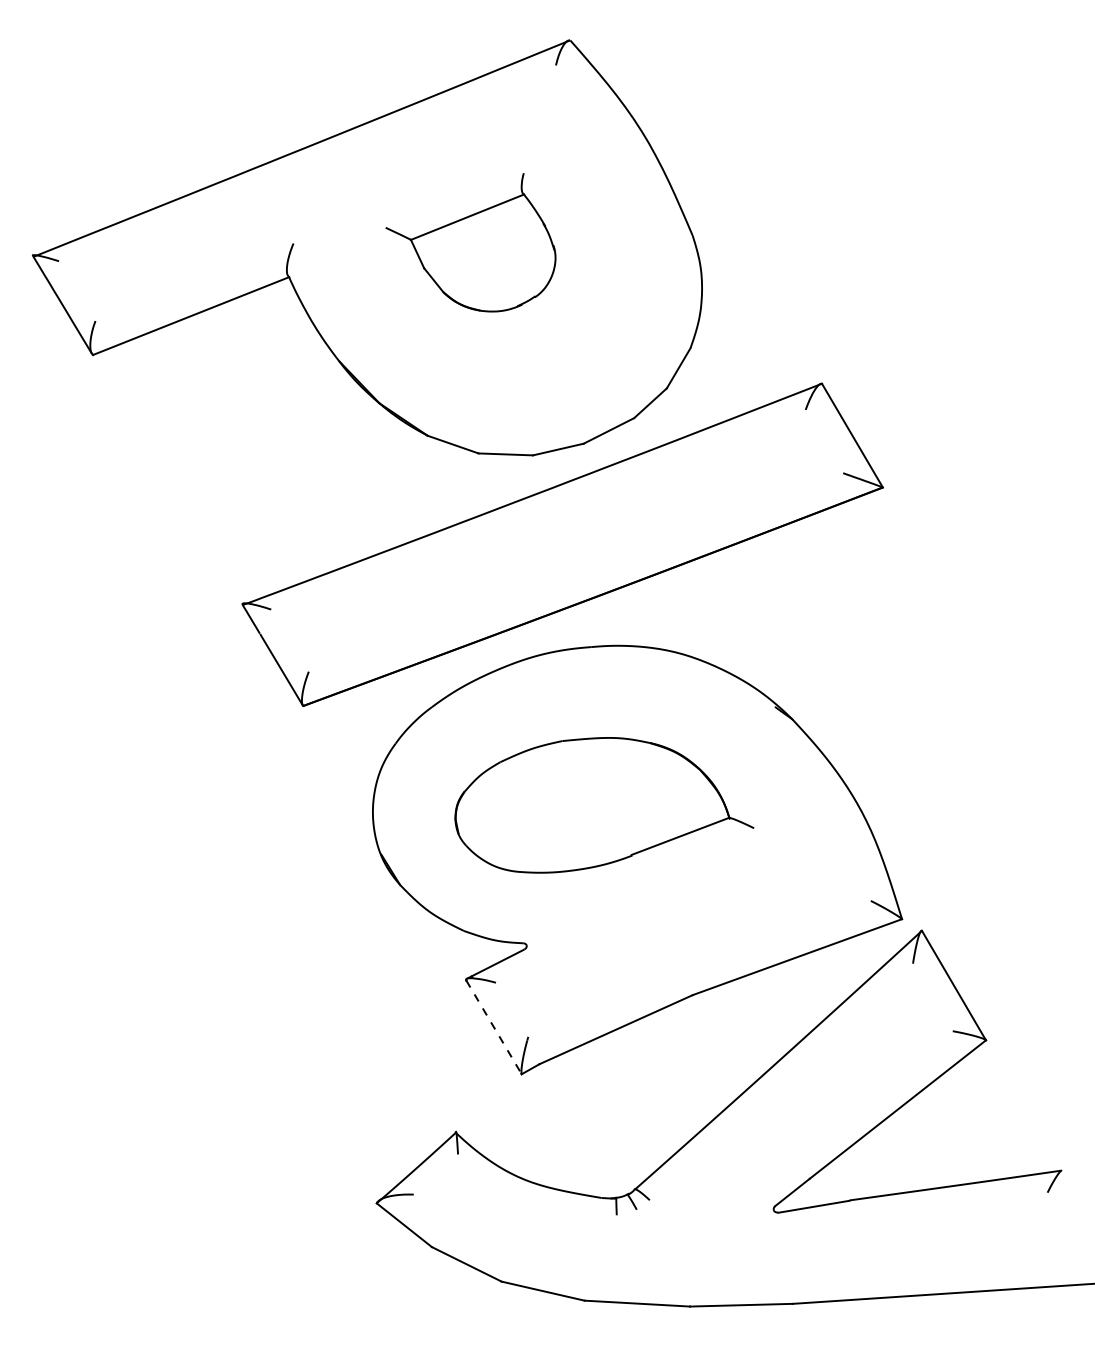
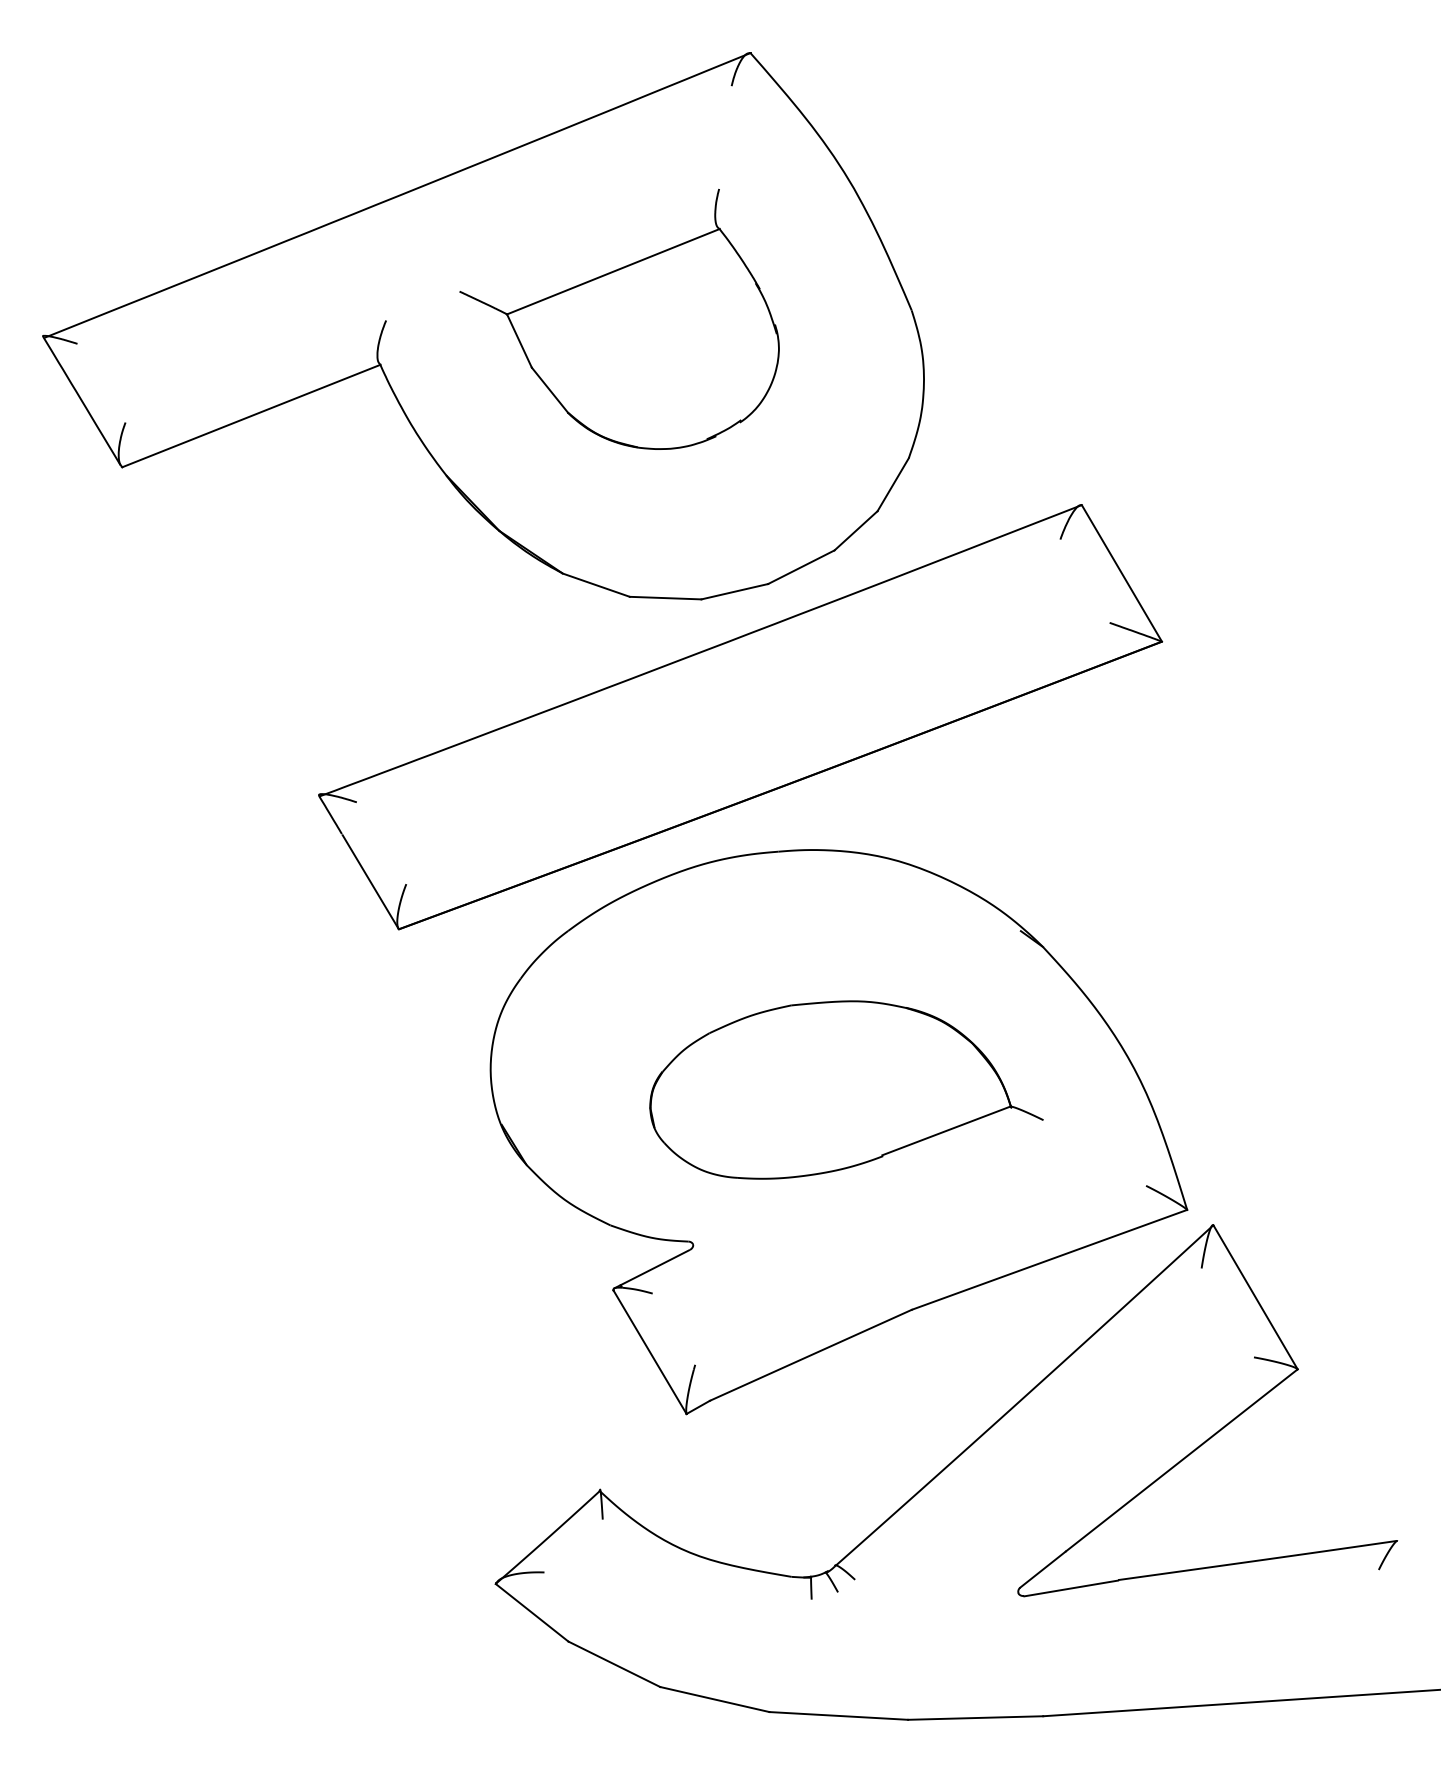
part: (470, 241) -> (619, 318), size x1.43
part: (604, 804) -> (846, 1089), moved
line: (494, 1027) -> (650, 1352), dashed -> solid

